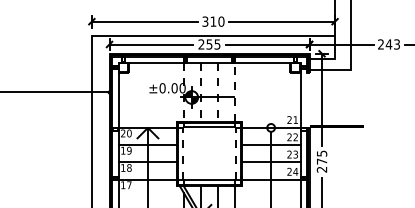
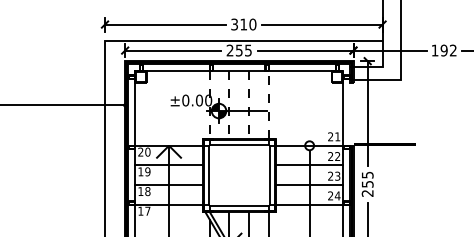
text: (388, 44) -> (443, 50), 243 -> 192
line: (183, 153) -> (209, 174), dashed -> solid
line: (236, 153) -> (270, 174), dashed -> solid
text: (322, 161) -> (368, 184), 275 -> 255

